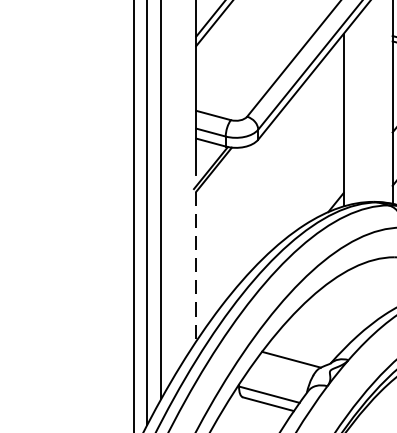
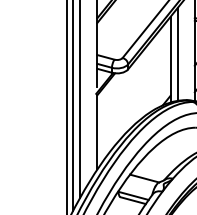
line: (357, 109) -> (177, 54), added
line: (196, 266) -> (97, 132), dashed -> solid

